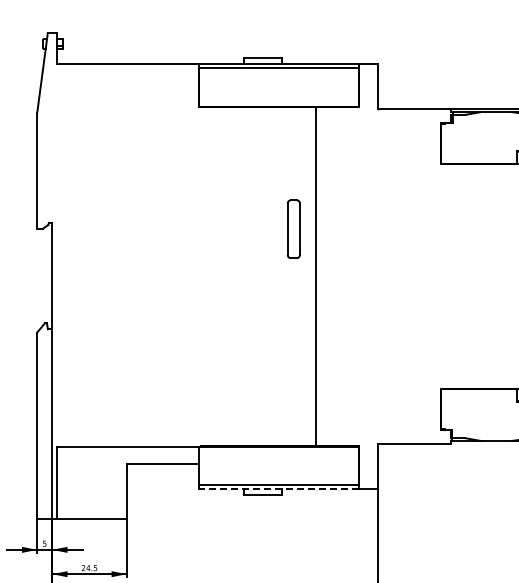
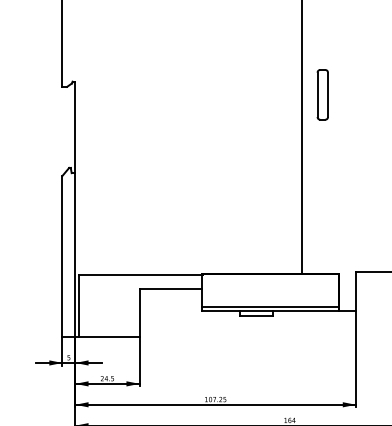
part: (293, 228) -> (322, 94), moved
line: (279, 489) -> (270, 311), dashed -> solid

